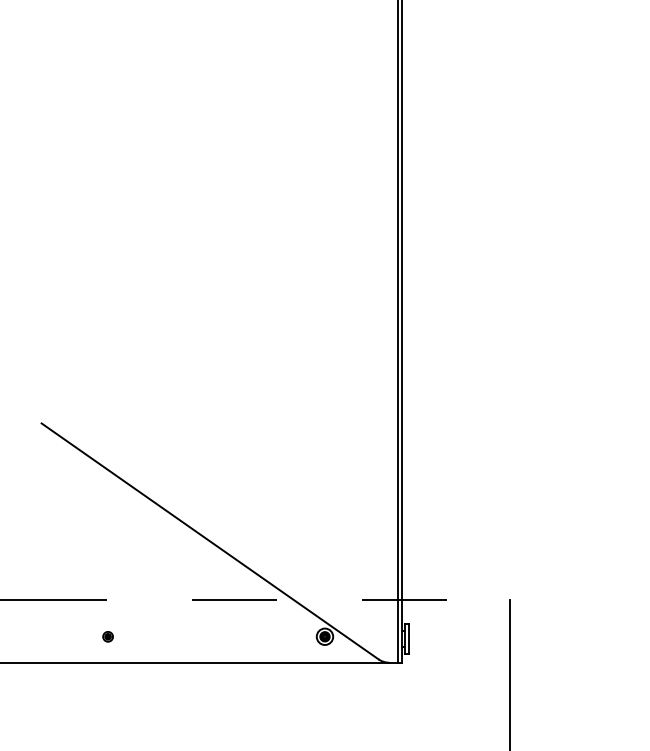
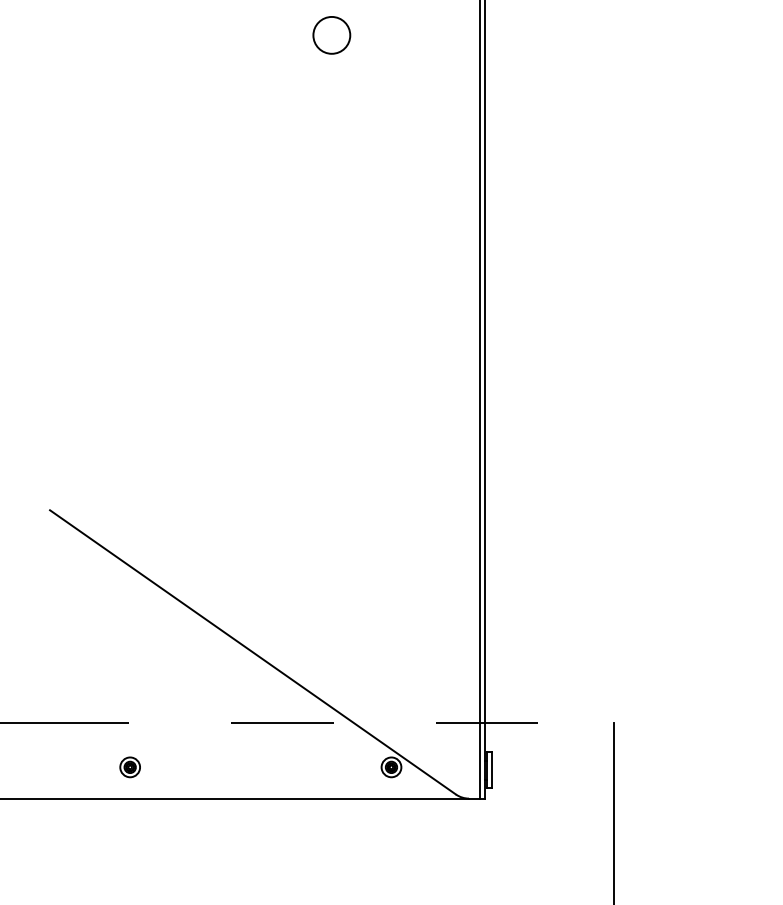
circle: (275, 29) -> (331, 35), added
part: (107, 636) -> (129, 767), size x1.67

